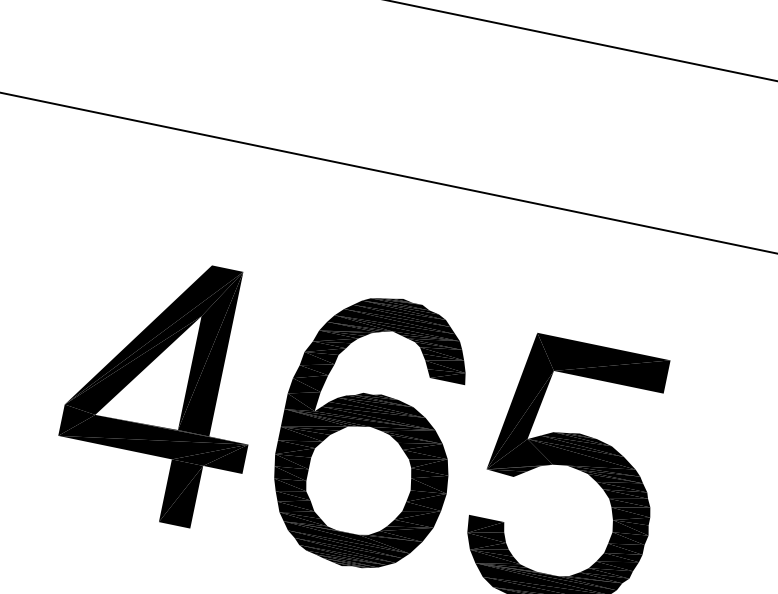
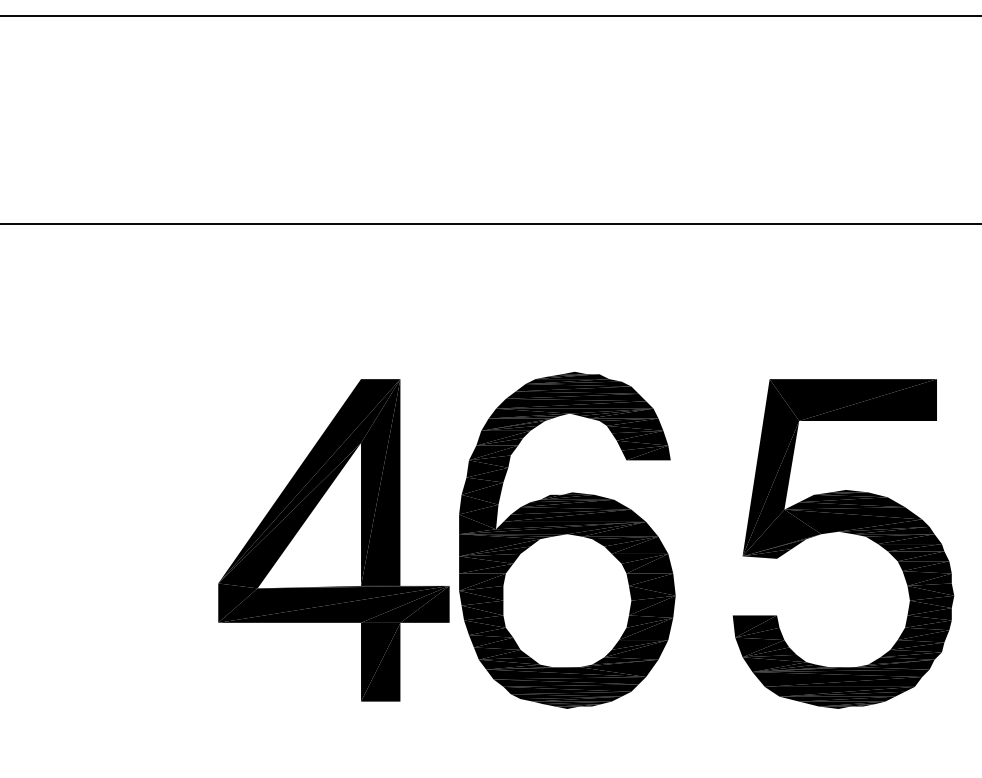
part: (369, 431) -> (567, 539), moved

